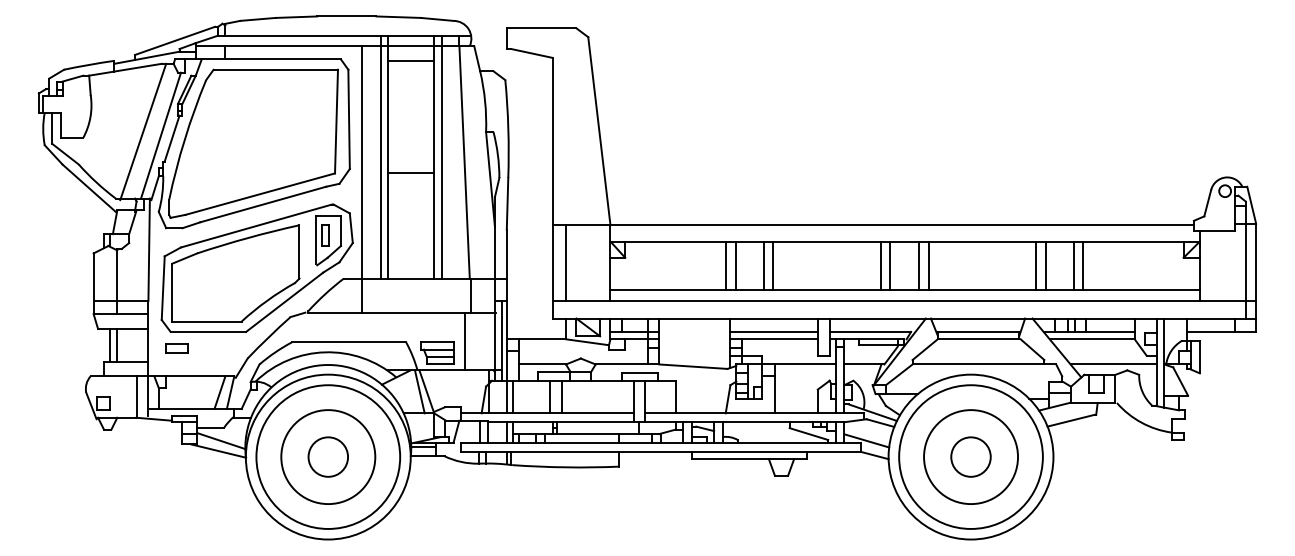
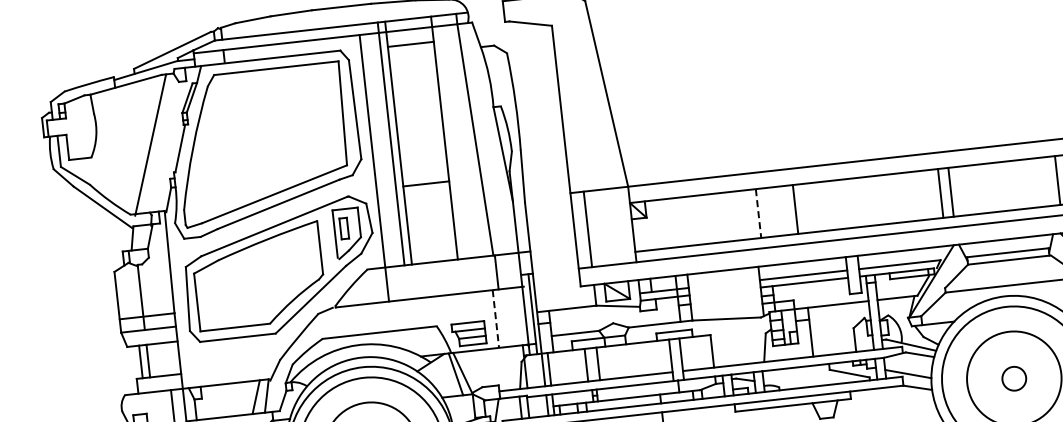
line: (161, 135) -> (169, 146), removed
line: (441, 156) -> (451, 136), removed
line: (411, 173) -> (426, 183), moved
line: (725, 265) -> (747, 214), removed
line: (764, 265) -> (786, 209), removed
line: (881, 265) -> (903, 197), removed
line: (890, 265) -> (912, 196), removed
line: (736, 266) -> (758, 214), solid -> dashed
line: (465, 341) -> (496, 318), solid -> dashed
part: (176, 348) -> (207, 357), removed
circle: (970, 456) -> (1013, 378), size x0.6

